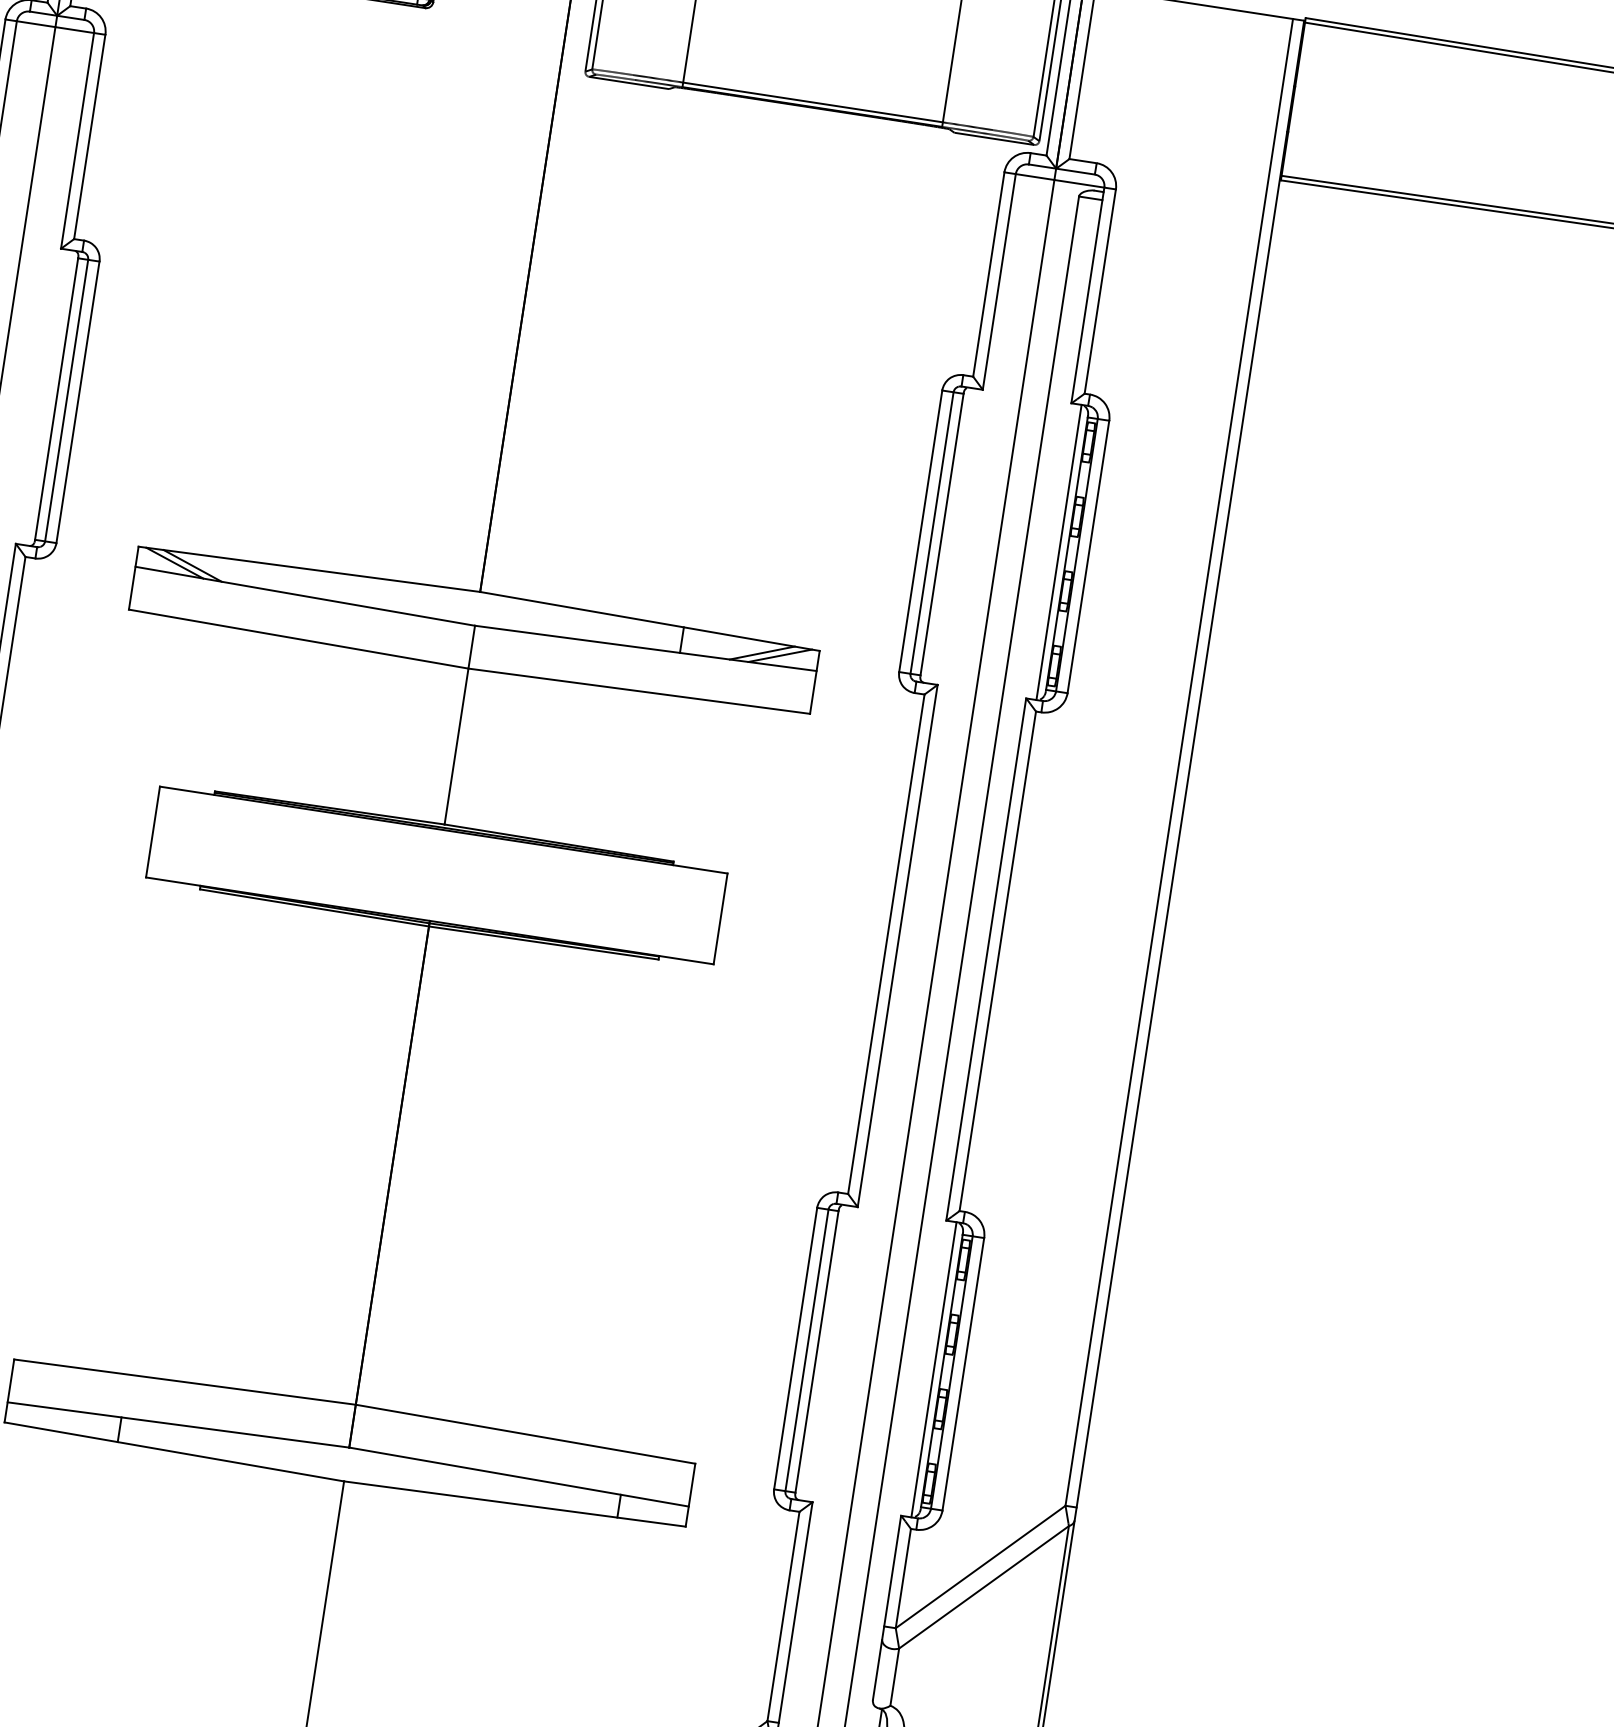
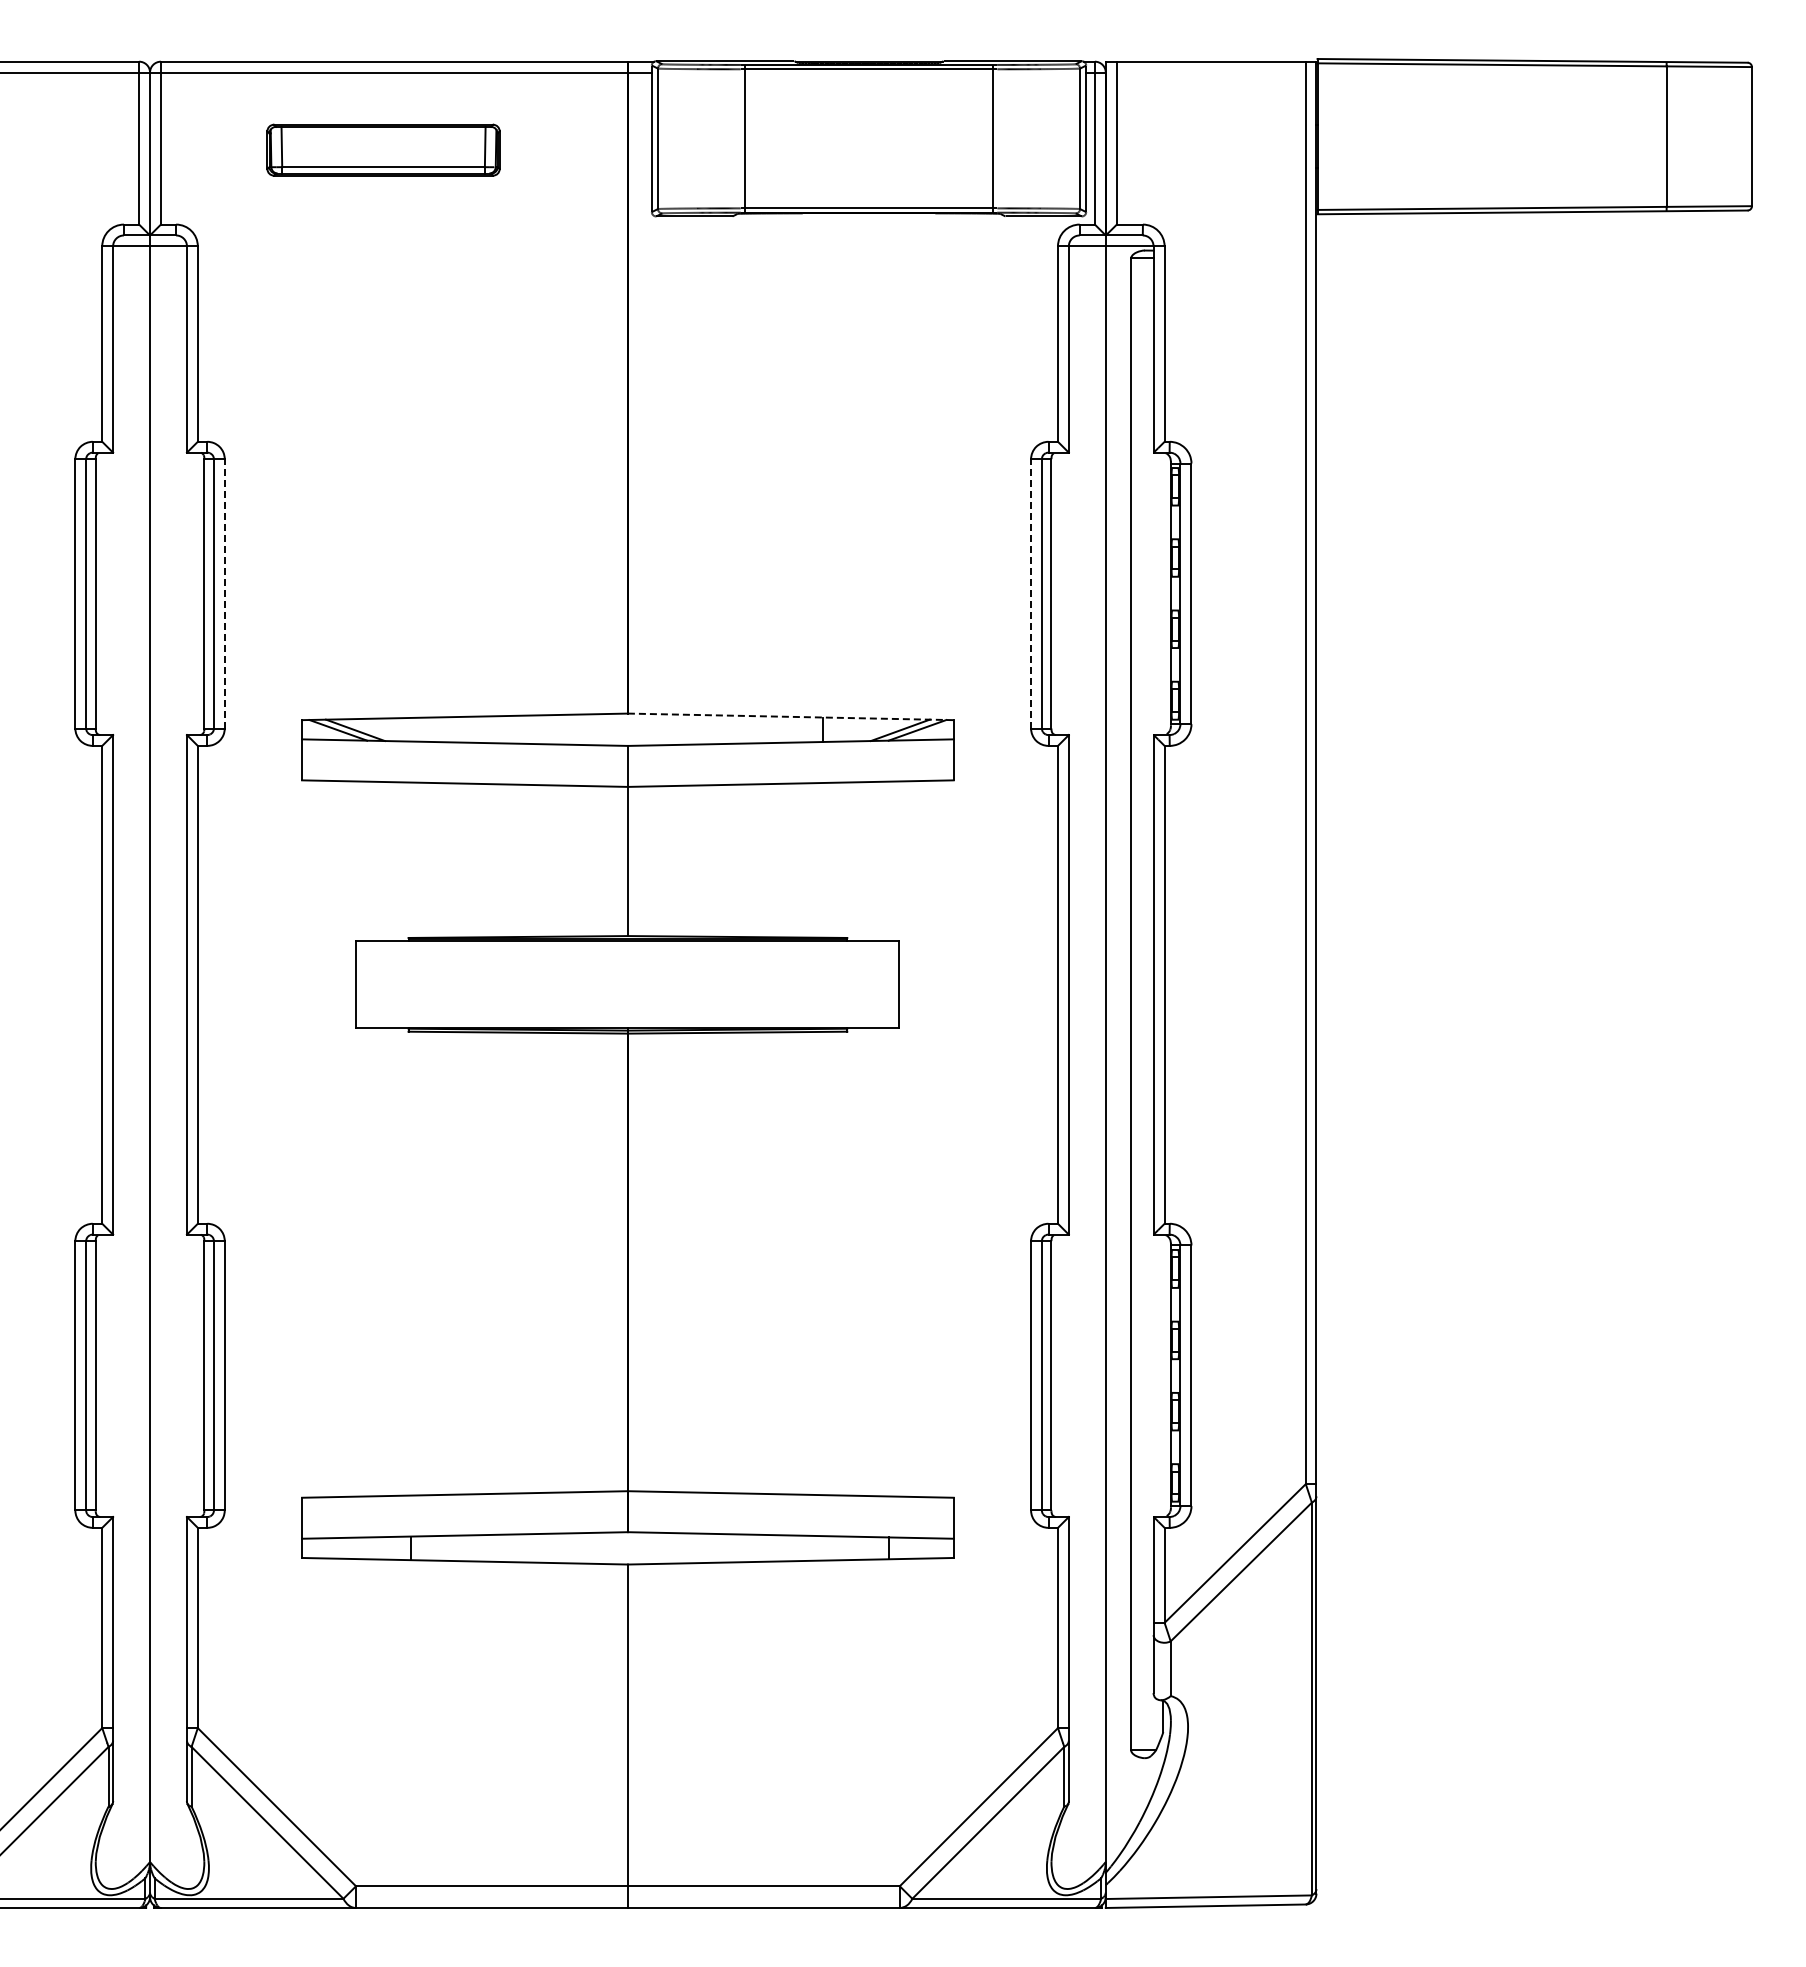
line: (77, 401) -> (224, 593), solid -> dashed
line: (921, 530) -> (1031, 593), solid -> dashed
line: (1059, 552) -> (1163, 593), removed
line: (649, 621) -> (790, 716), solid -> dashed
line: (934, 1369) -> (1163, 1375), removed

